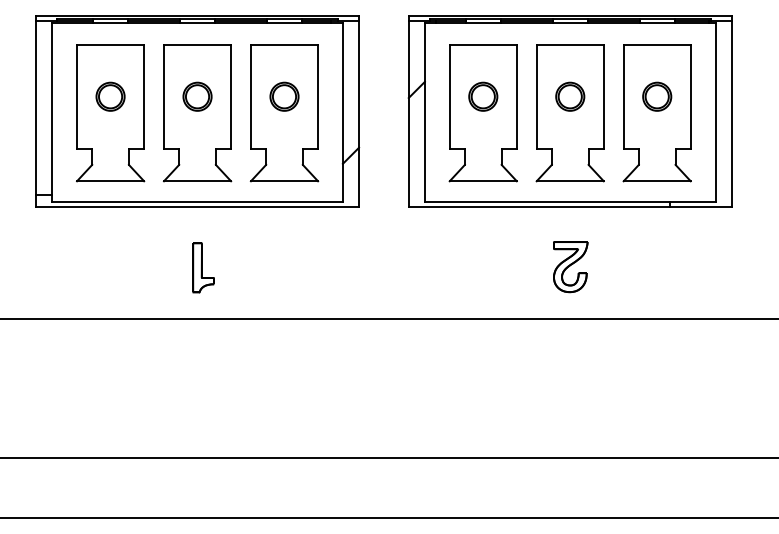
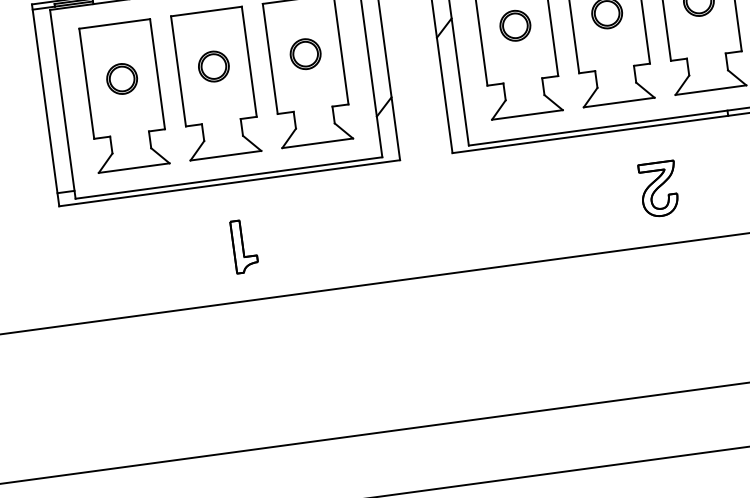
part: (570, 267) -> (659, 189), moved

